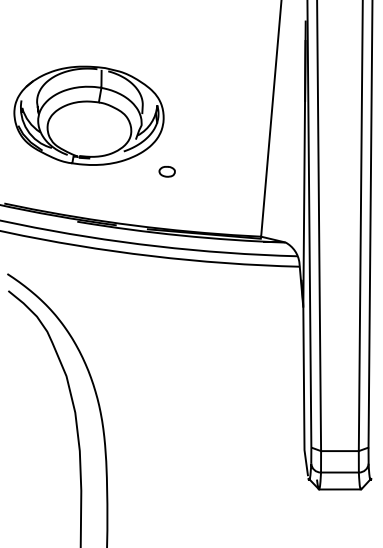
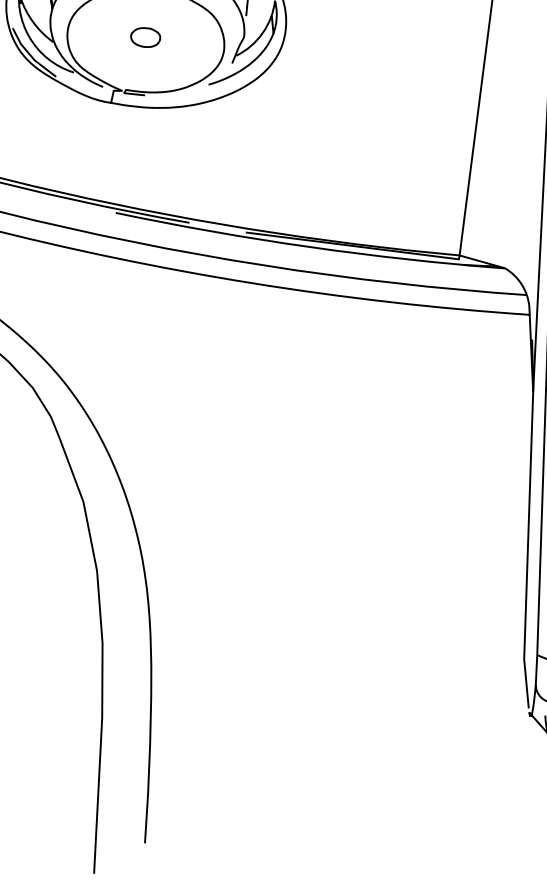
part: (166, 171) -> (144, 36), moved

